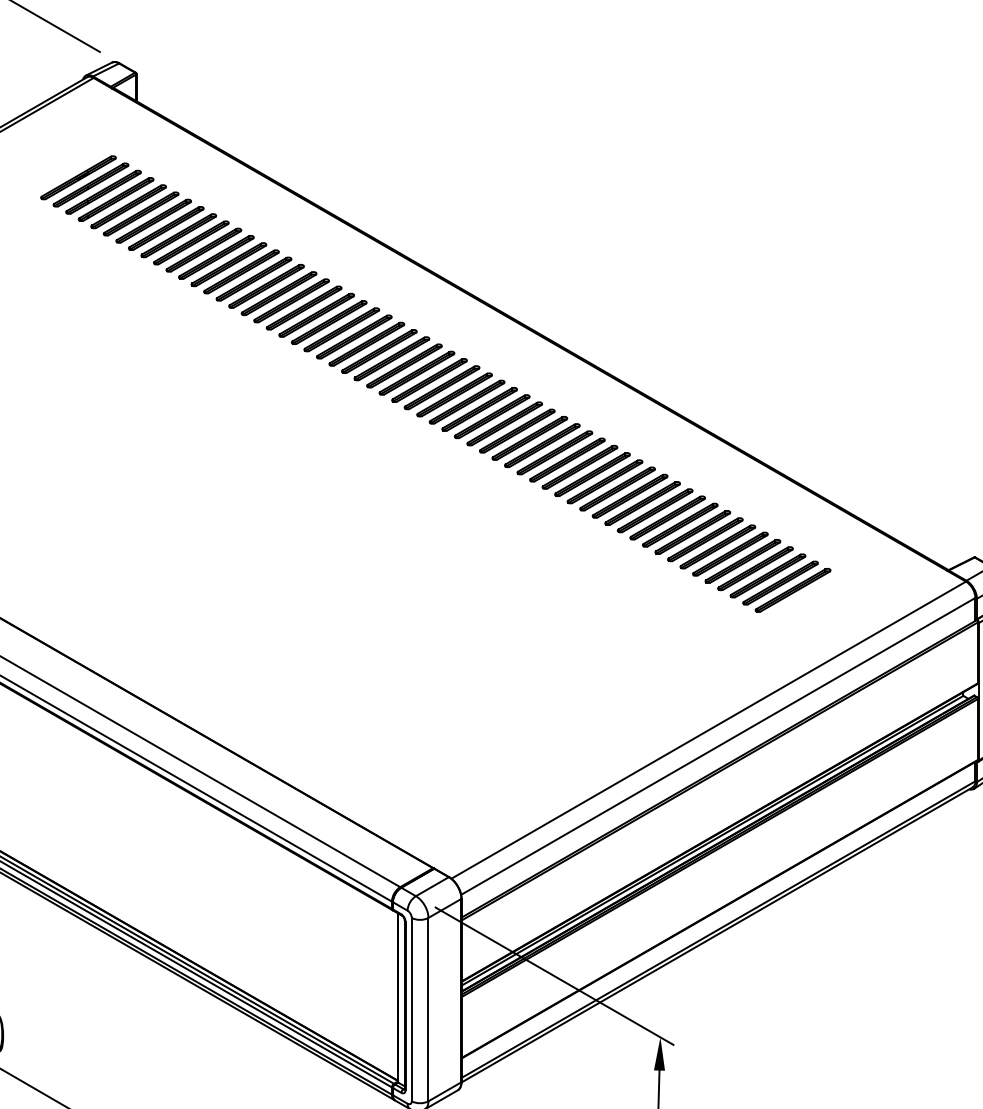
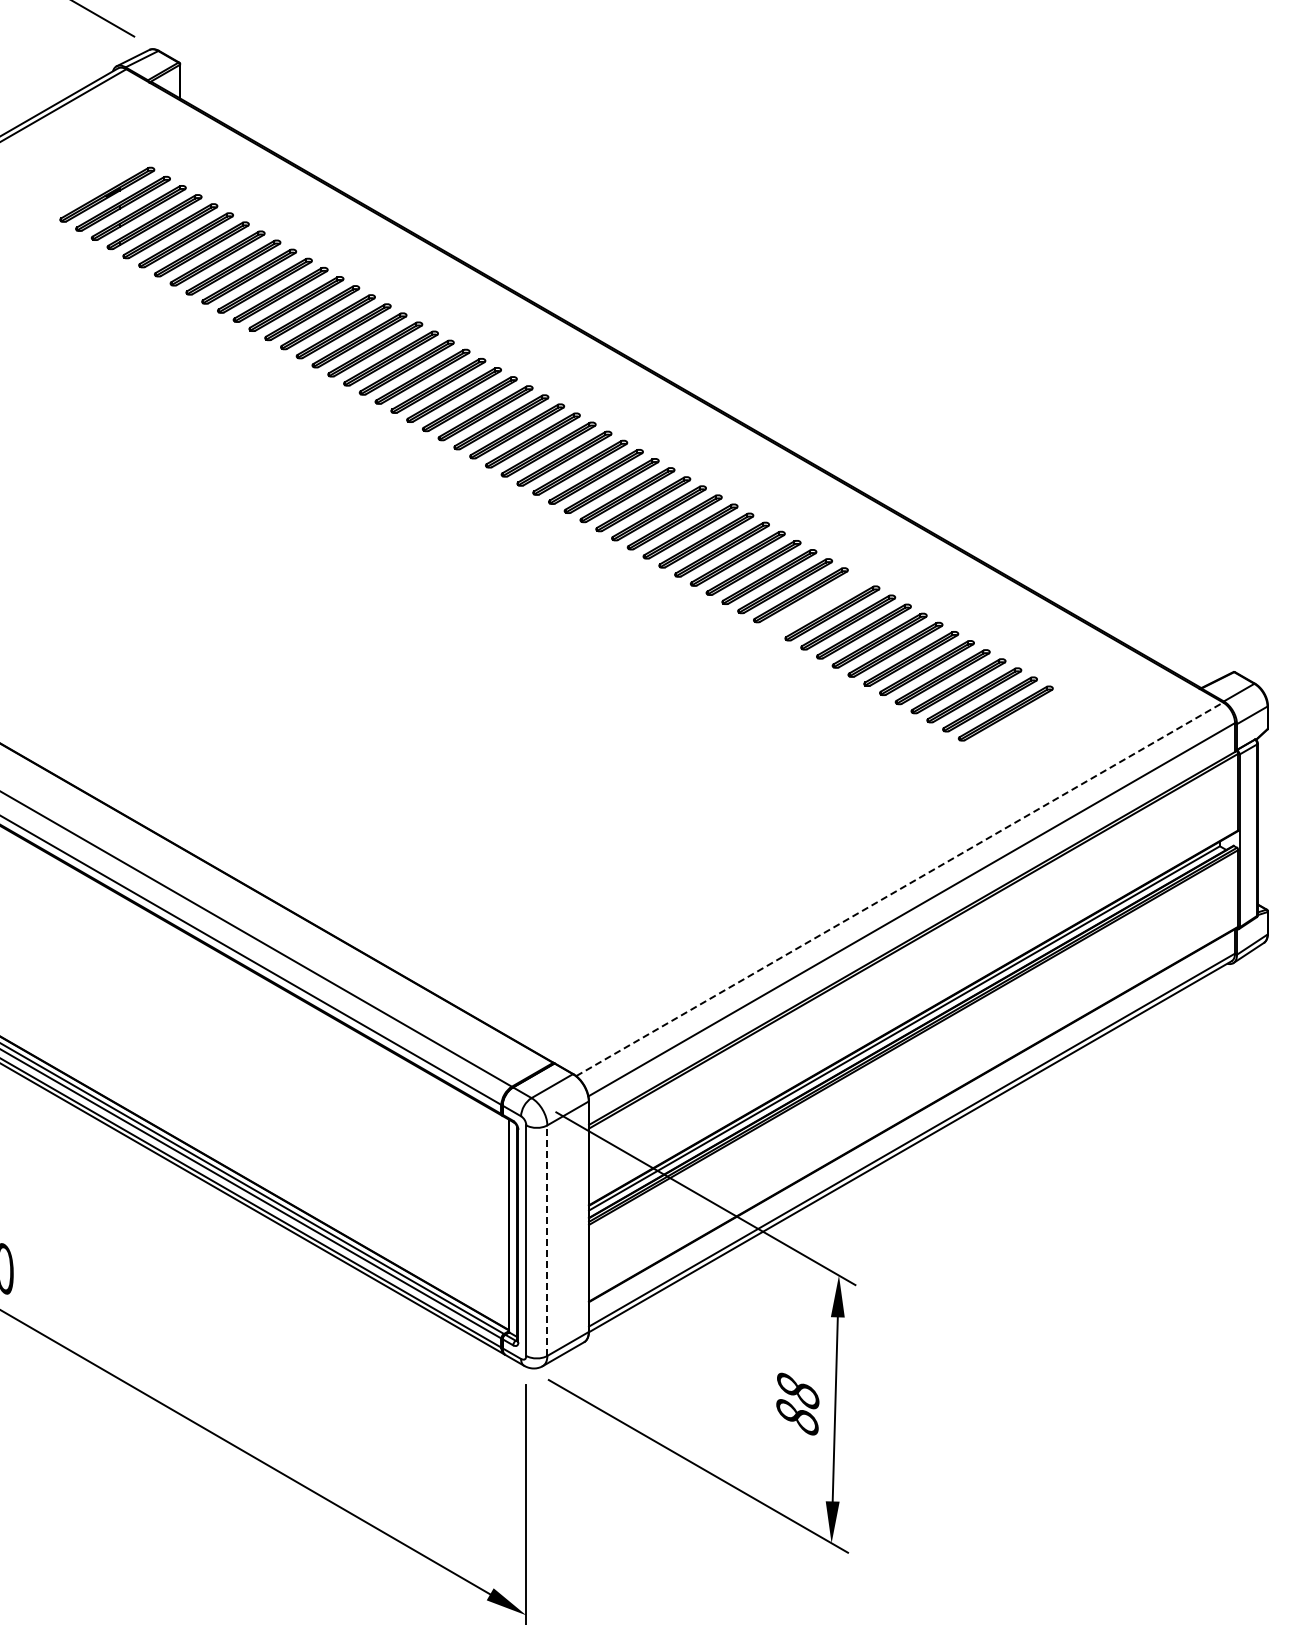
part: (642, 503) -> (816, 604), removed
line: (708, 730) -> (899, 889), solid -> dashed
line: (428, 1009) -> (547, 1240), solid -> dashed

